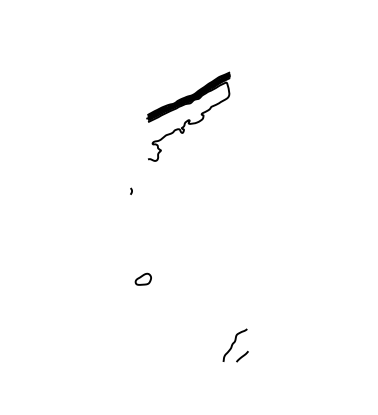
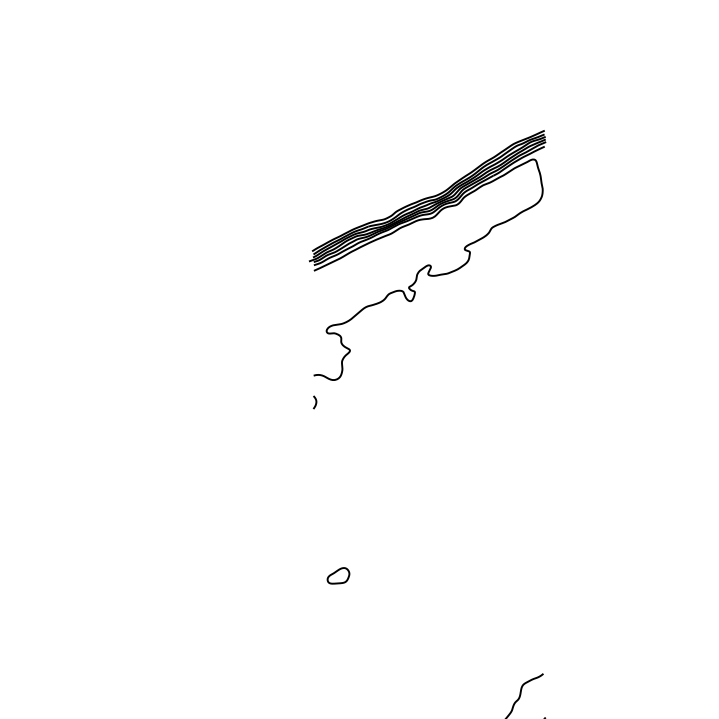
part: (188, 116) -> (427, 254), size x1.43
part: (142, 279) -> (336, 576), size x0.71

